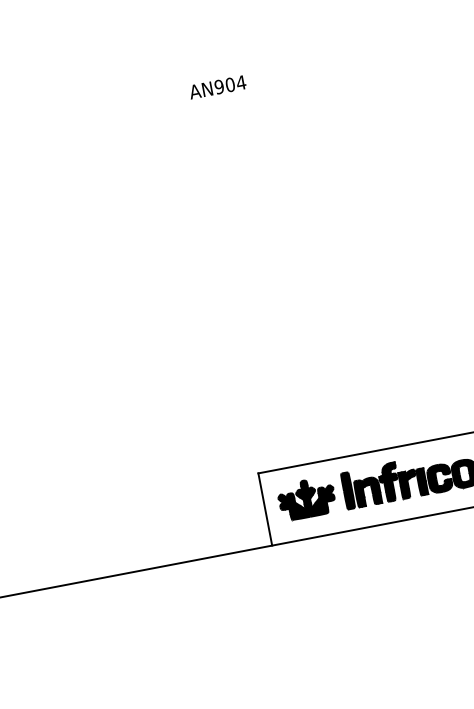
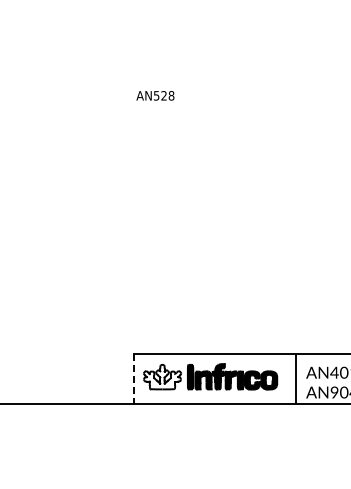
text: (229, 84) -> (163, 95), AN904 -> AN528
fill: (306, 497) -> (162, 376), removed
line: (264, 508) -> (133, 378), solid -> dashed

